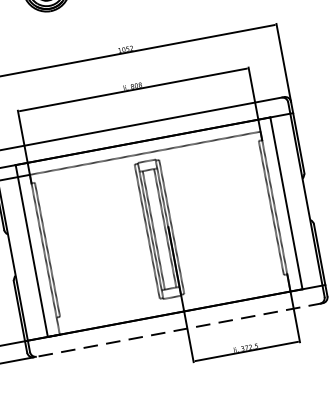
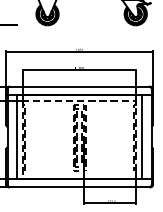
line: (178, 330) -> (79, 187), dashed -> solid

